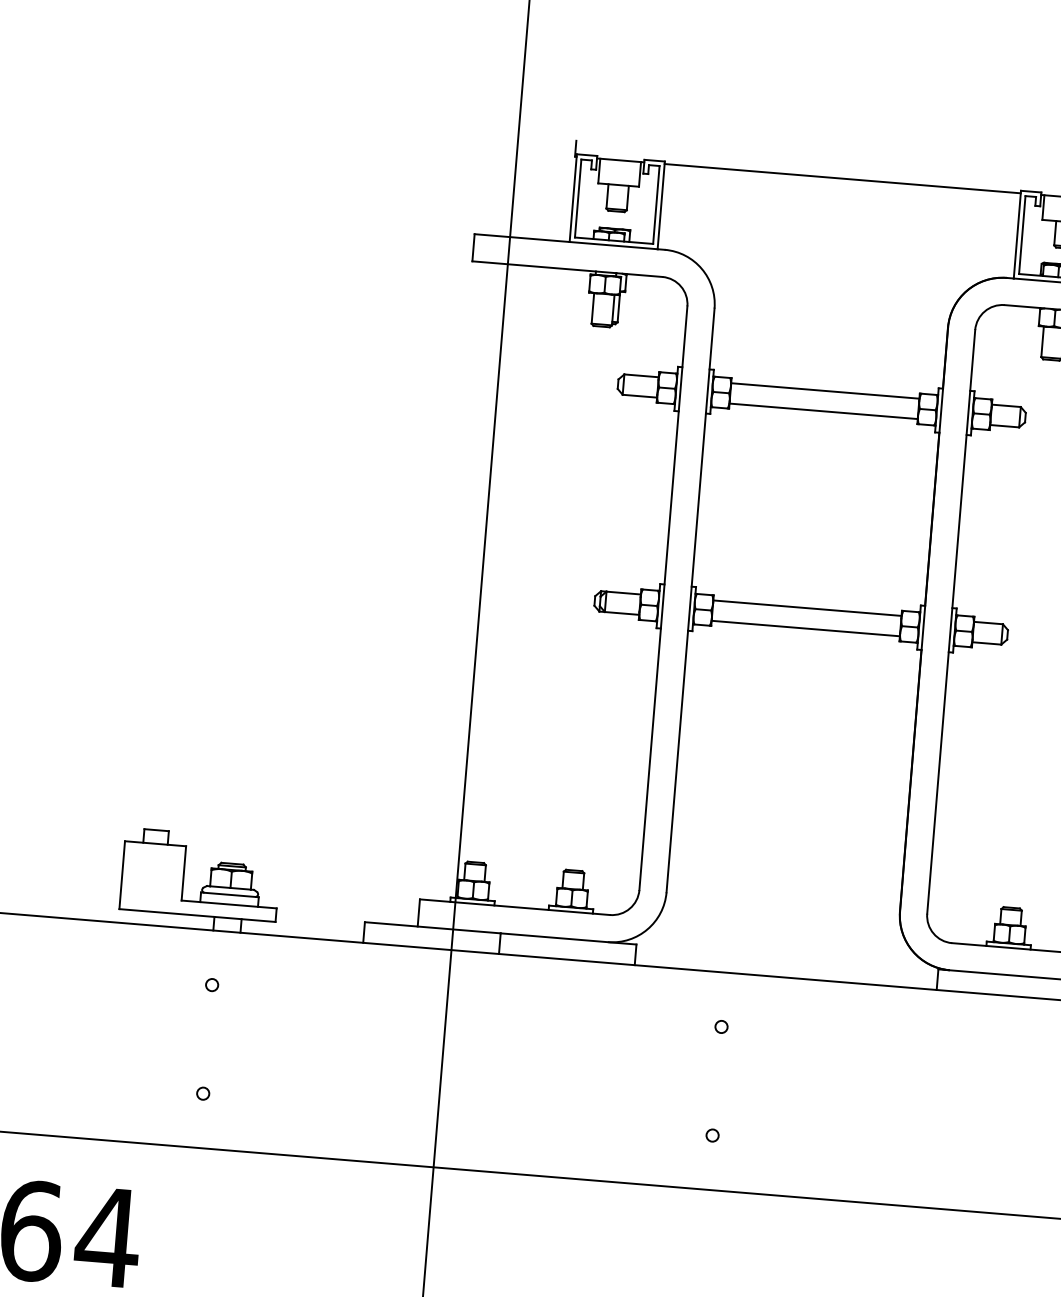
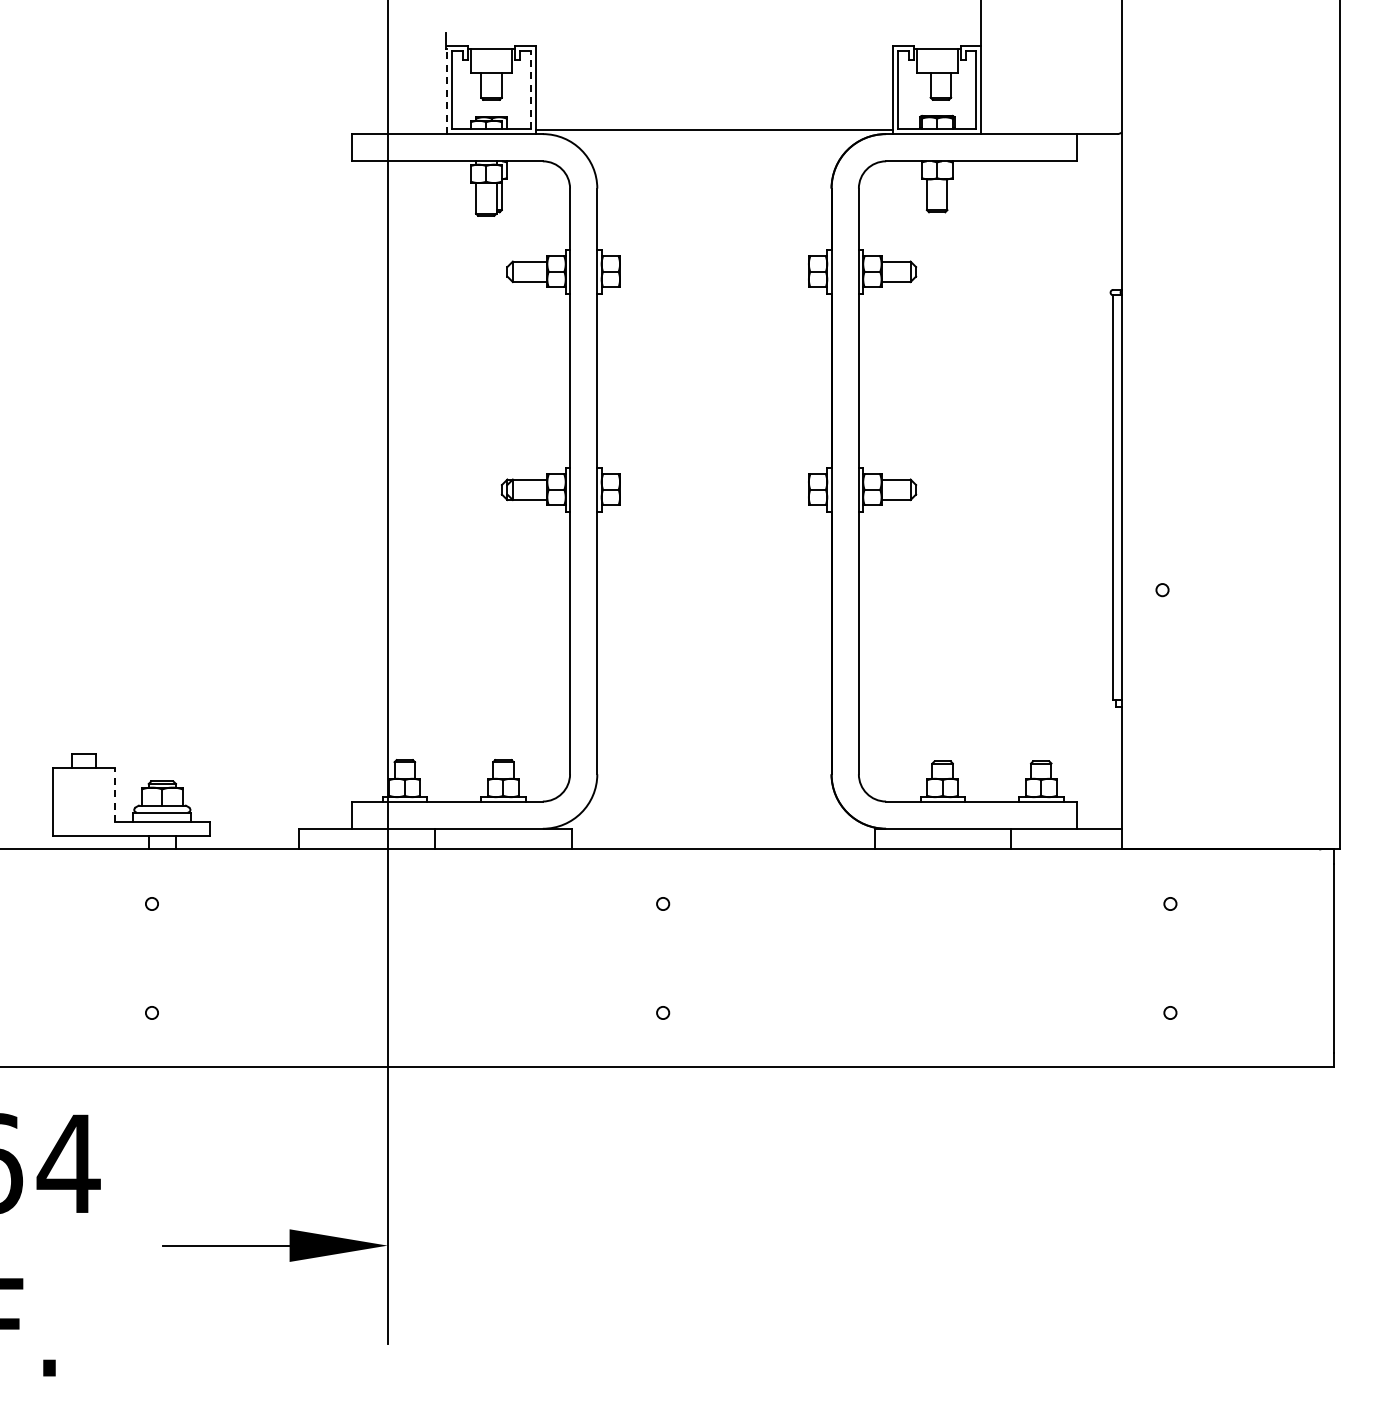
line: (842, 178) -> (714, 129), moved
line: (573, 197) -> (447, 89), solid -> dashed
line: (656, 204) -> (530, 89), solid -> dashed
line: (825, 390) -> (714, 261), removed
line: (823, 411) -> (714, 282), removed
line: (807, 608) -> (714, 479), removed
line: (805, 629) -> (714, 500), removed
line: (183, 872) -> (114, 794), solid -> dashed

